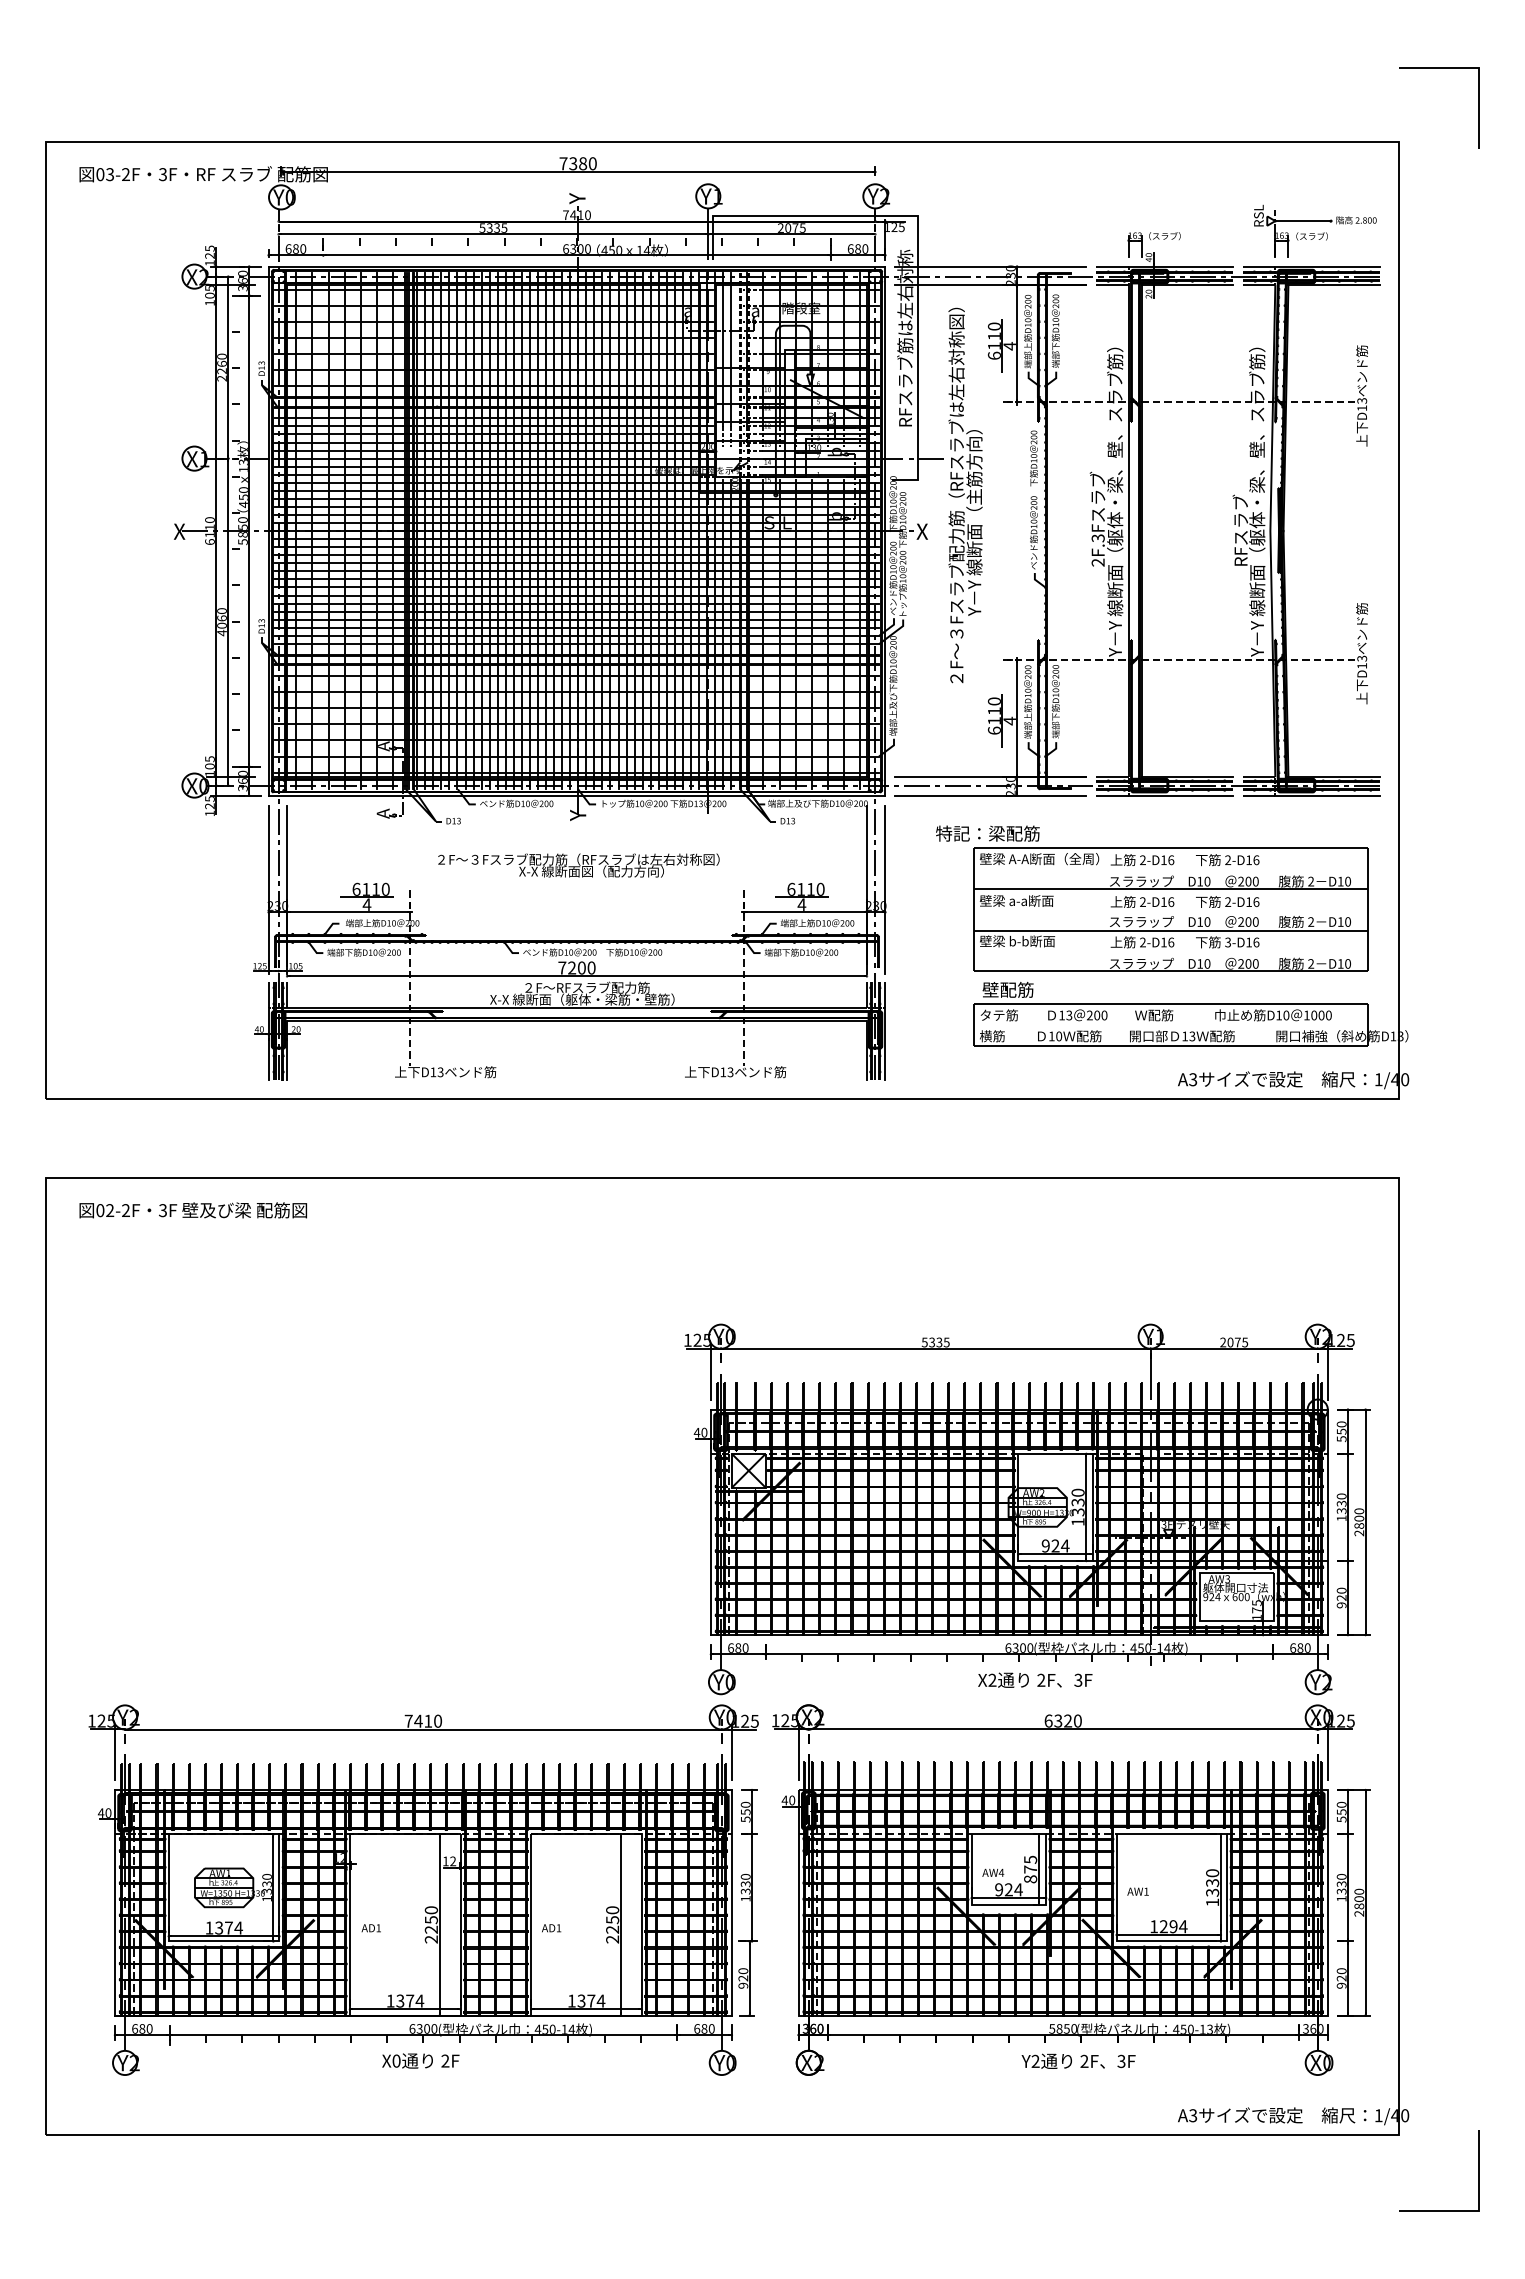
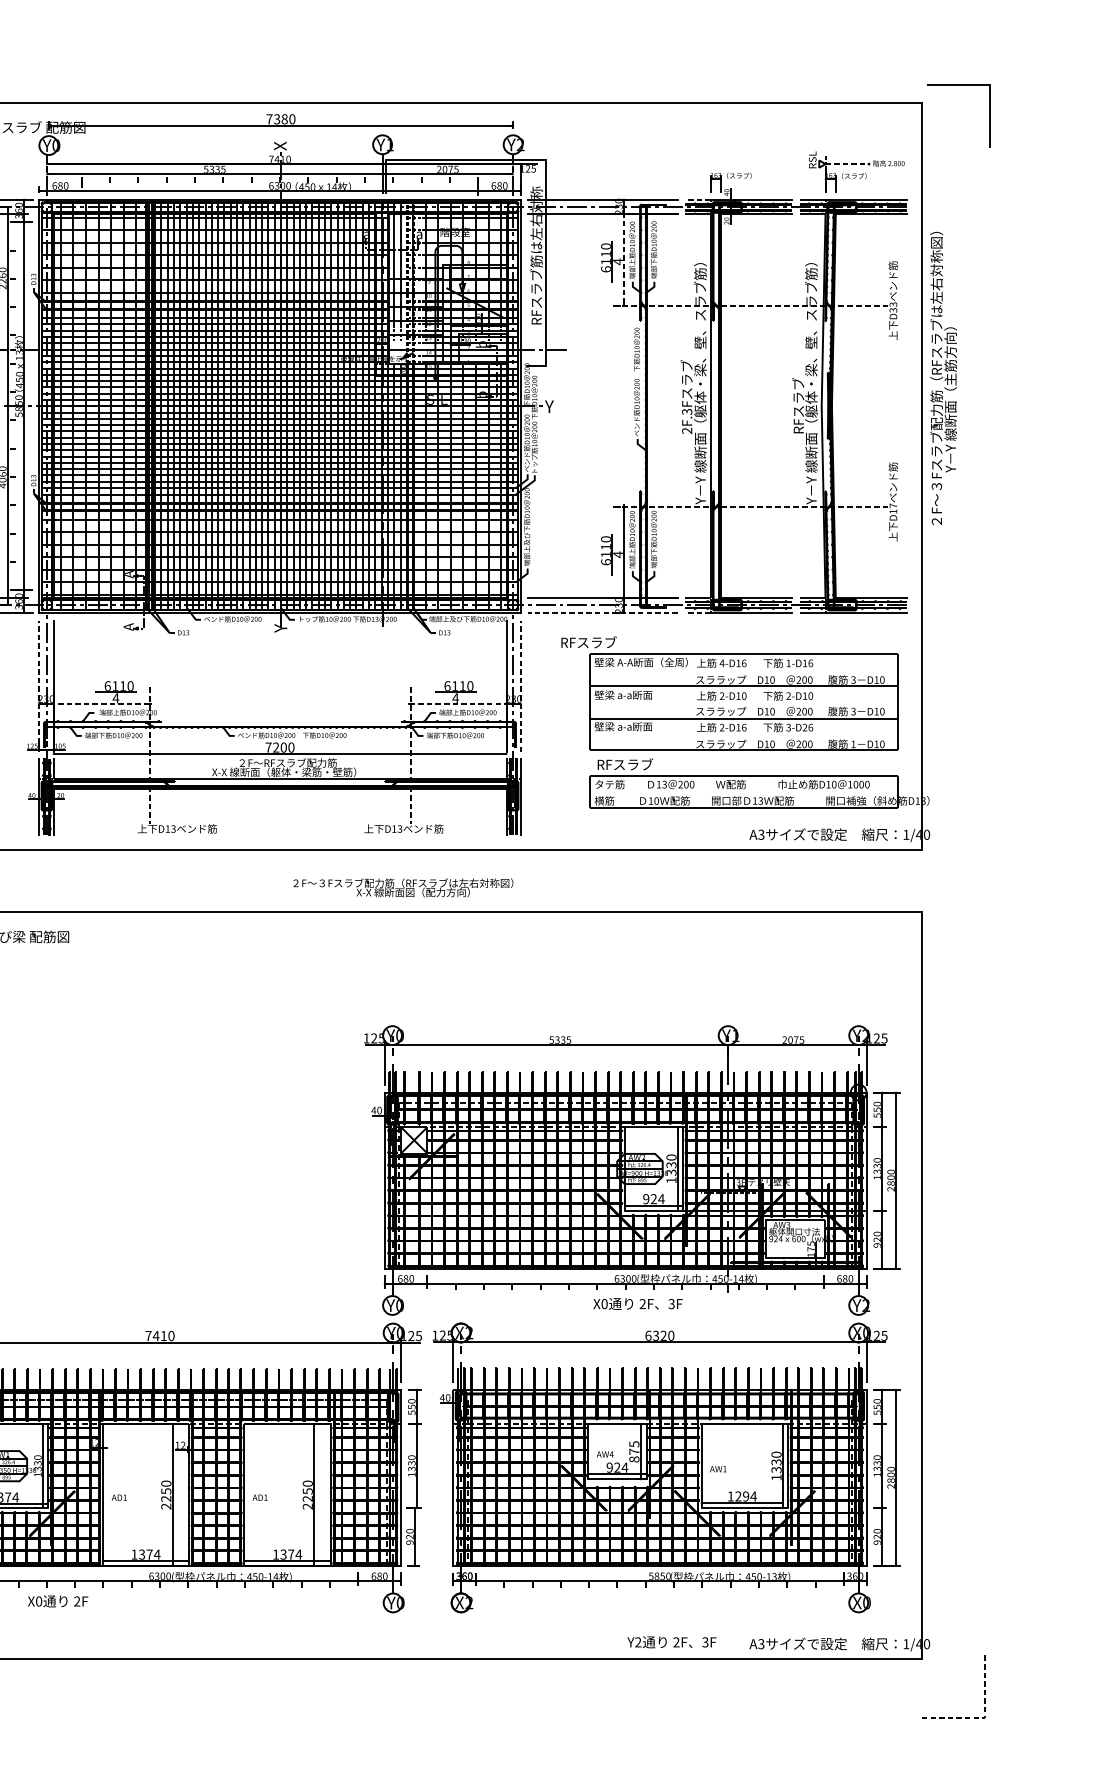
line: (1439, 68) -> (959, 85), moved
text: (577, 198) -> (280, 146), Y -> X
line: (1302, 221) -> (846, 164), solid -> dashed
line: (1111, 266) -> (697, 199), solid -> dashed
line: (1017, 343) -> (624, 259), solid -> dashed
text: (1362, 408) -> (893, 310), D13 -> D33
text: (965, 495) -> (943, 378), moved
text: (921, 531) -> (549, 406), X -> Y
text: (1362, 658) -> (893, 505), D13 -> D17
line: (990, 795) -> (603, 612), solid -> dashed
line: (1111, 795) -> (697, 612), solid -> dashed
text: (987, 833) -> (600, 642), 特記：梁配筋 -> RFスラブ
text: (1228, 859) -> (788, 662), 2-D16 -> 1-D16
text: (1142, 860) -> (721, 663), 2-D16 -> 4-D16
text: (578, 865) -> (403, 887), moved
text: (1311, 882) -> (853, 680), 2 -> 3
line: (268, 889) -> (39, 686), solid -> dashed
line: (885, 889) -> (521, 686), solid -> dashed
text: (1171, 901) -> (744, 695), 2-D16 -> 2-D10
text: (1256, 901) -> (810, 695), 2-D16 -> 2-D10
line: (349, 912) -> (102, 704), solid -> dashed
line: (803, 912) -> (456, 704), solid -> dashed
text: (1311, 922) -> (853, 712), 2 -> 3
text: (1032, 941) -> (635, 726), 壁梁 b-b断面 -> 壁梁 a-a断面
text: (1248, 942) -> (804, 727), 3-D16 -> 3-D26
text: (1311, 963) -> (853, 744), 2 -> 1
text: (1018, 989) -> (624, 764), 壁配筋 -> RFスラブ
text: (992, 1679) -> (604, 1303), X2 -> X0
text: (420, 2060) -> (57, 1601), moved
text: (1078, 2060) -> (671, 1641), moved
line: (1479, 2210) -> (985, 1718), solid -> dashed

